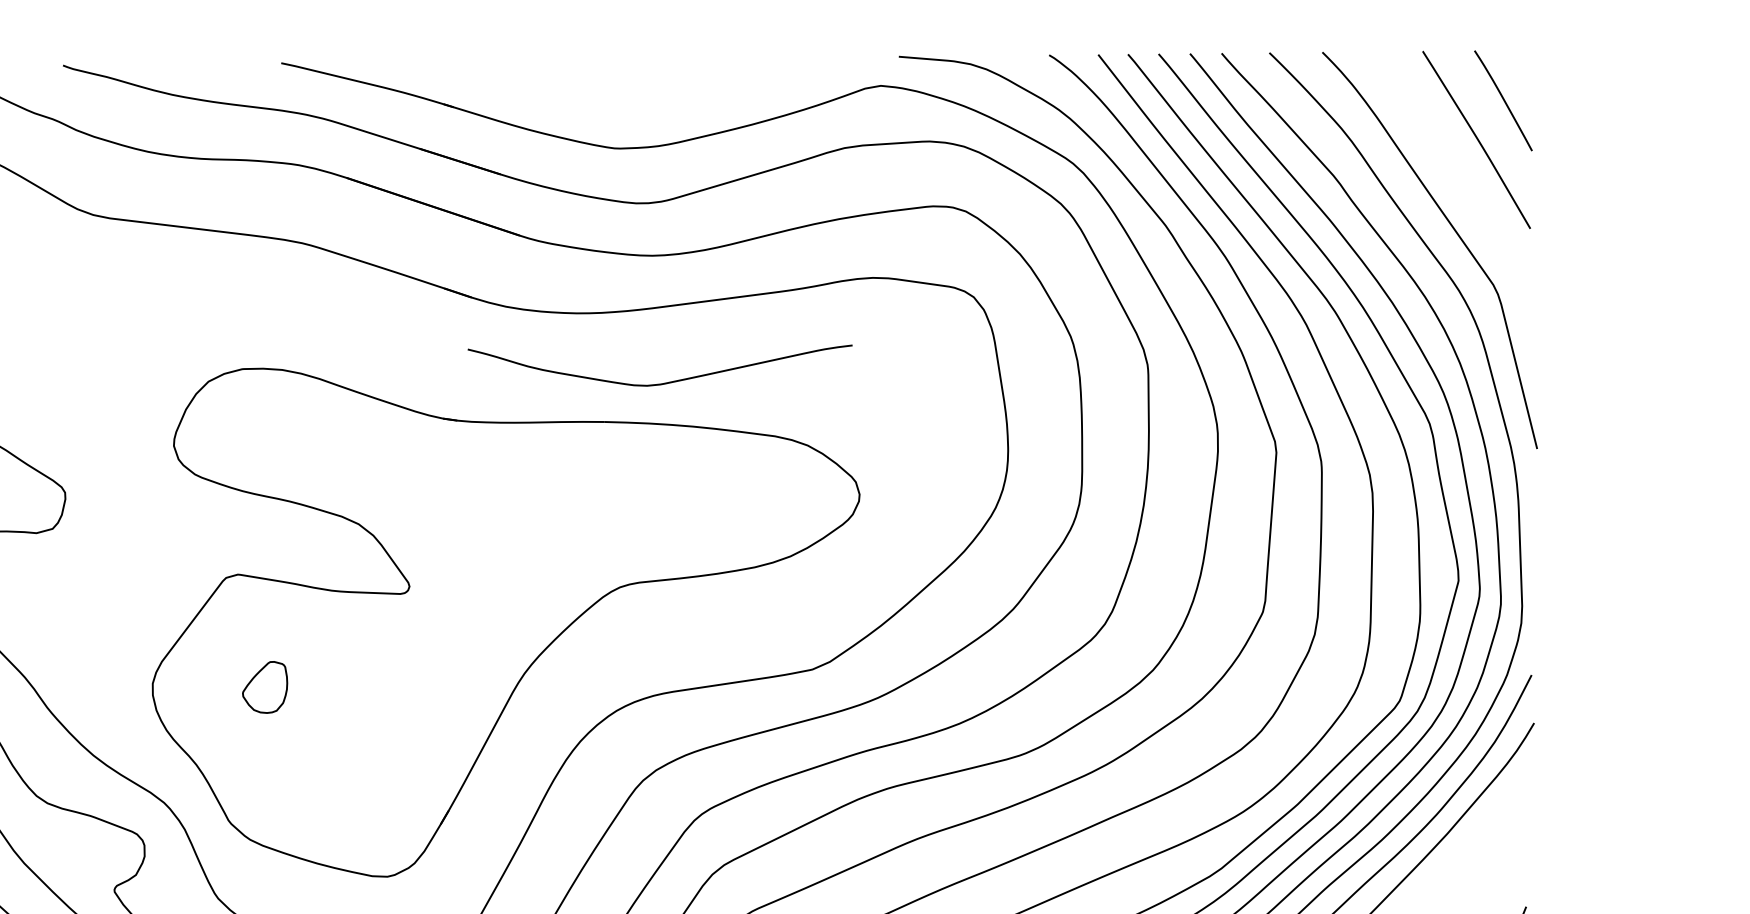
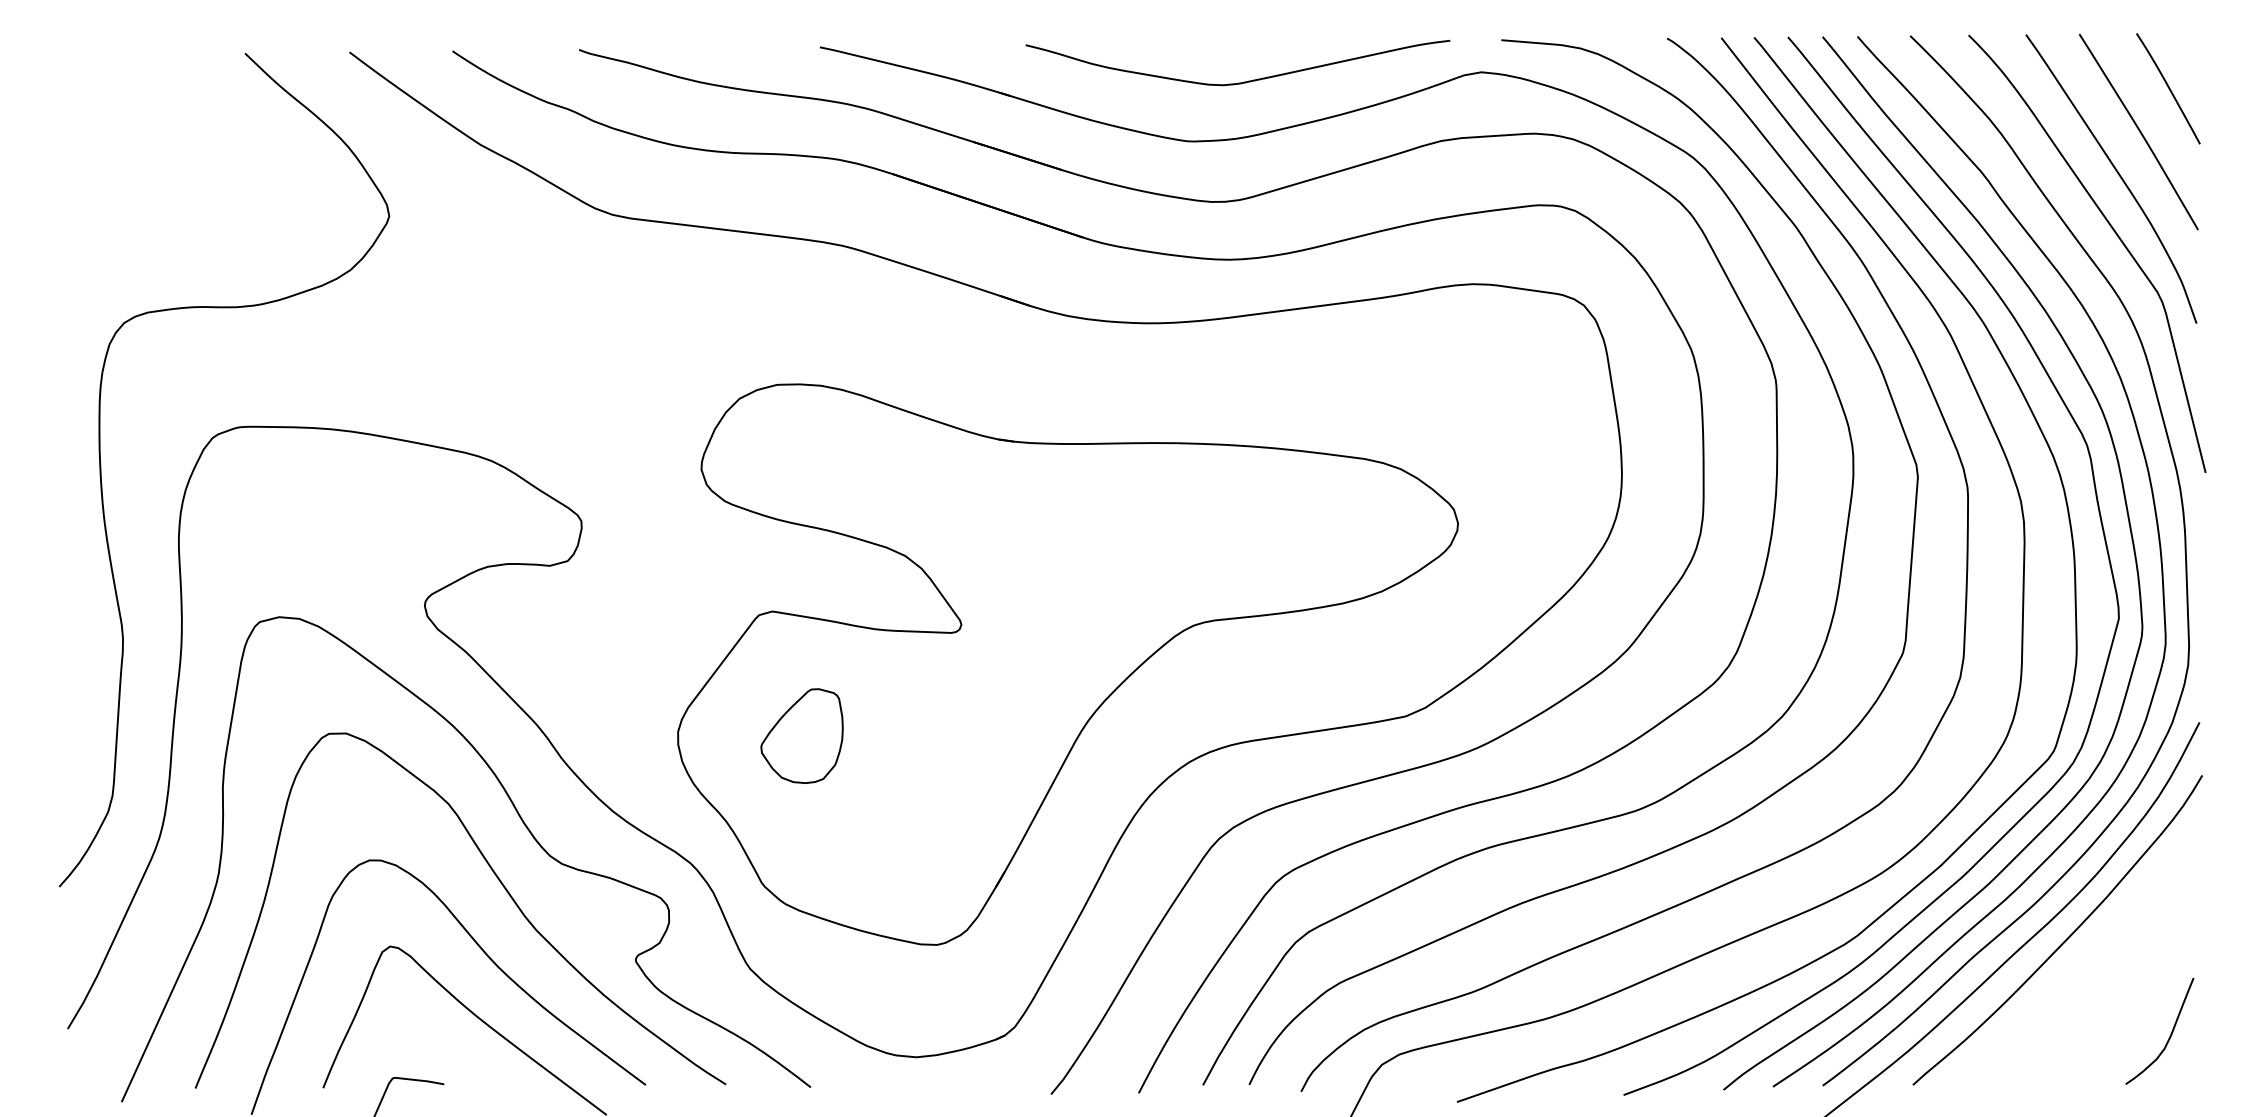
curve: (1458, 179) -> (2118, 175), added
curve: (665, 382) -> (1243, 81), moved
part: (264, 686) -> (801, 735), size x1.67

